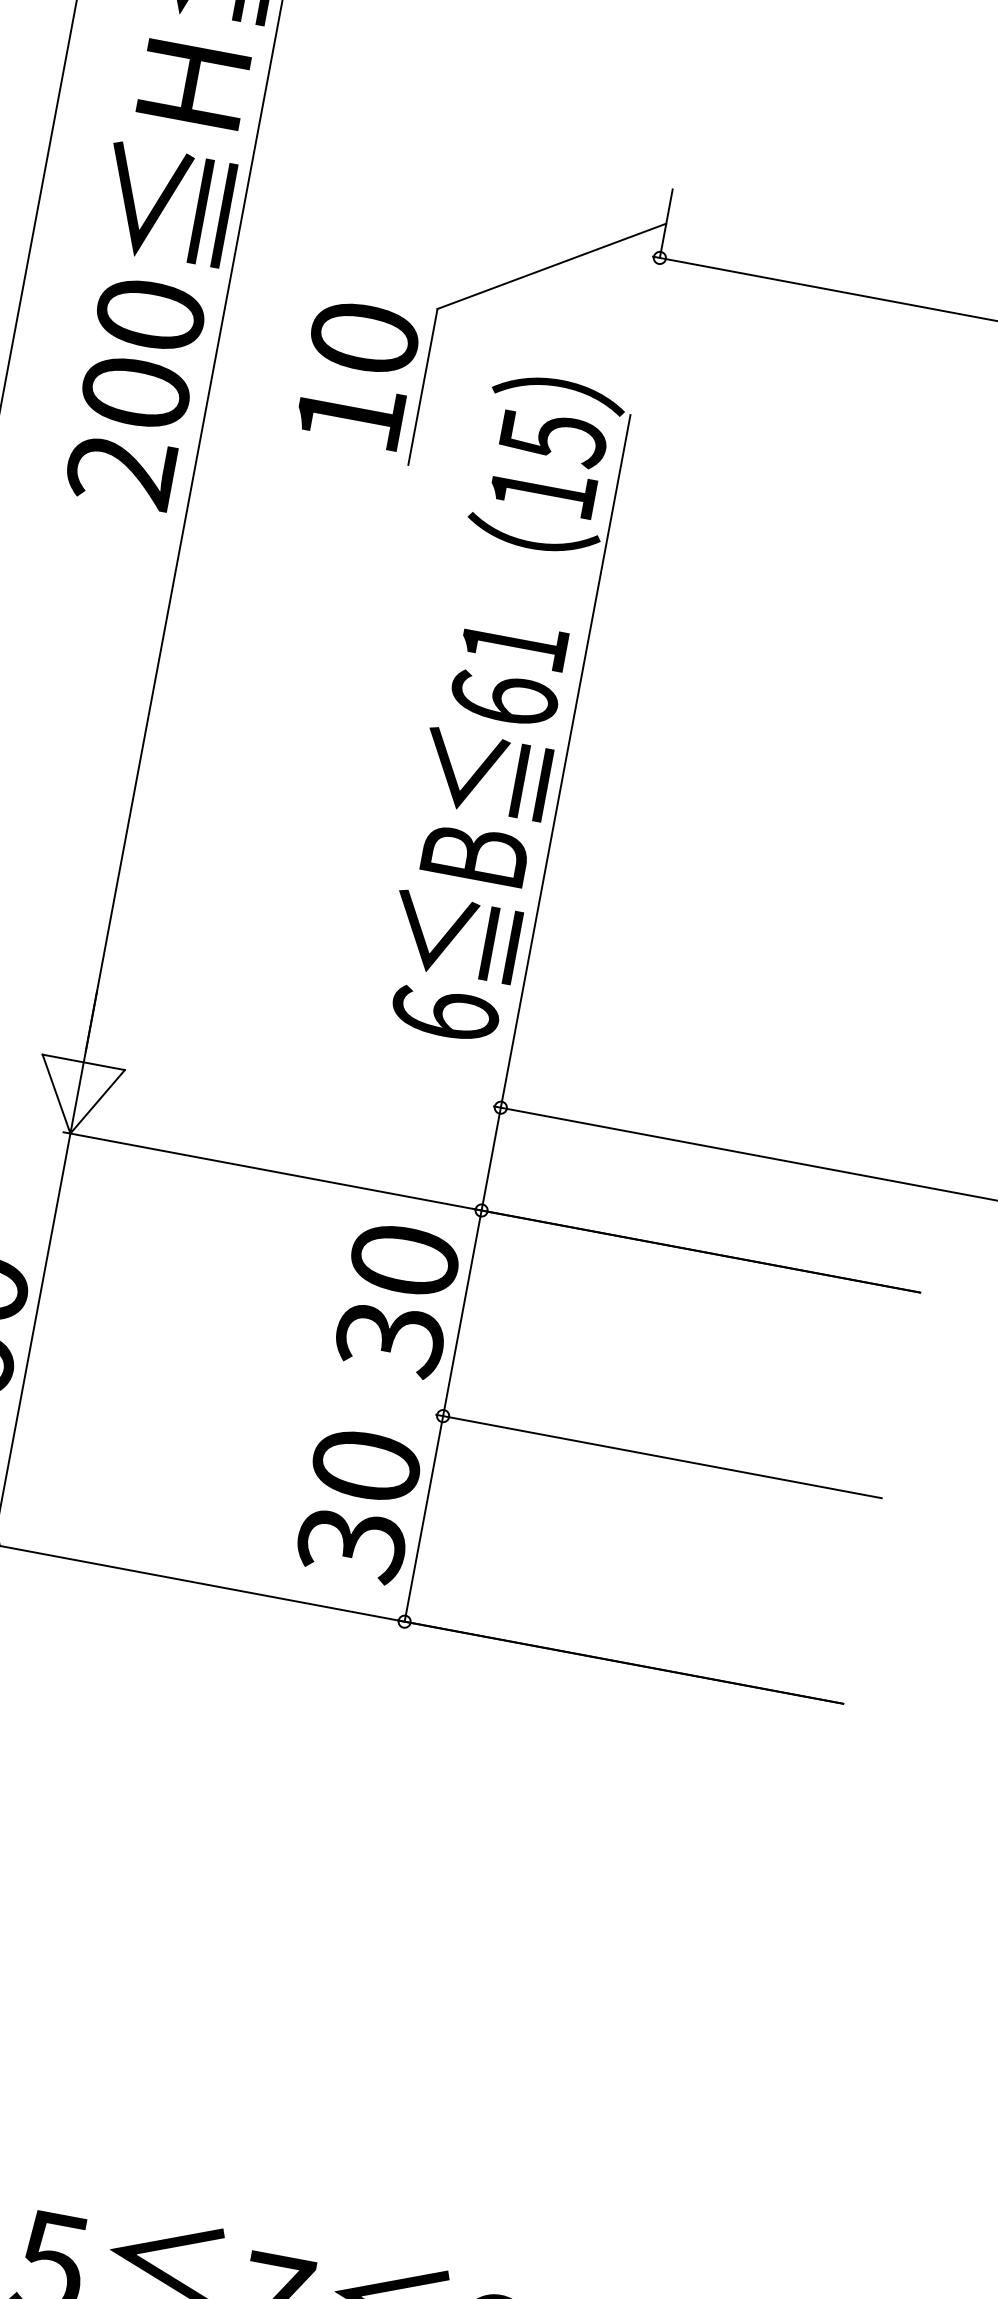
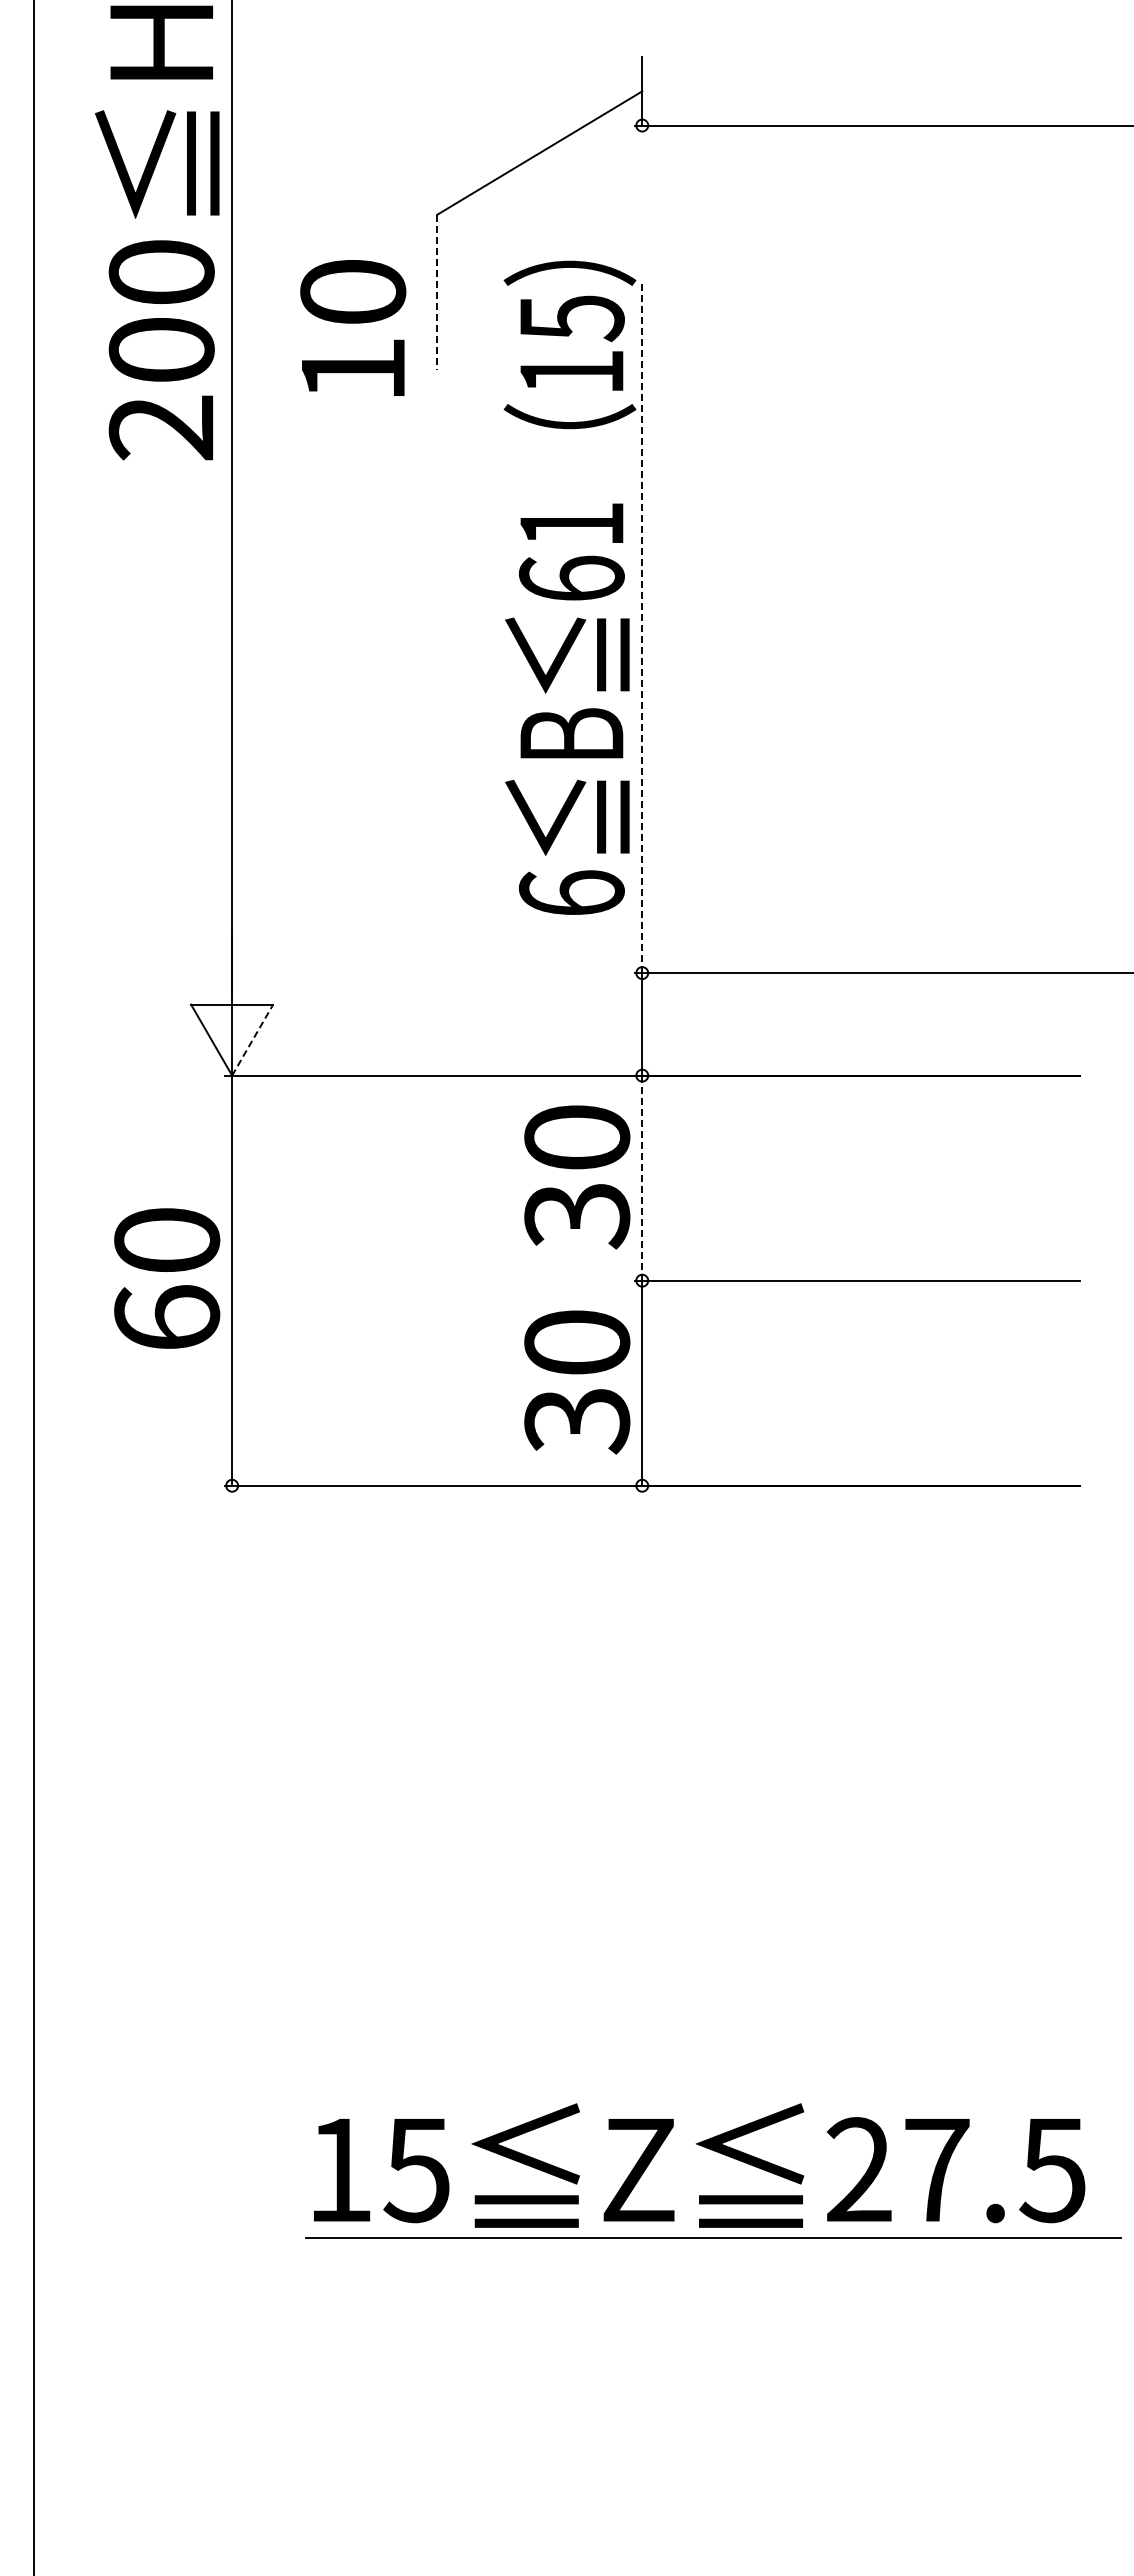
text: (358, 373) -> (353, 327), moved
line: (423, 386) -> (437, 292), solid -> dashed
line: (565, 761) -> (642, 627), solid -> dashed
line: (97, 1101) -> (252, 1039), solid -> dashed
line: (462, 1313) -> (642, 1178), solid -> dashed

